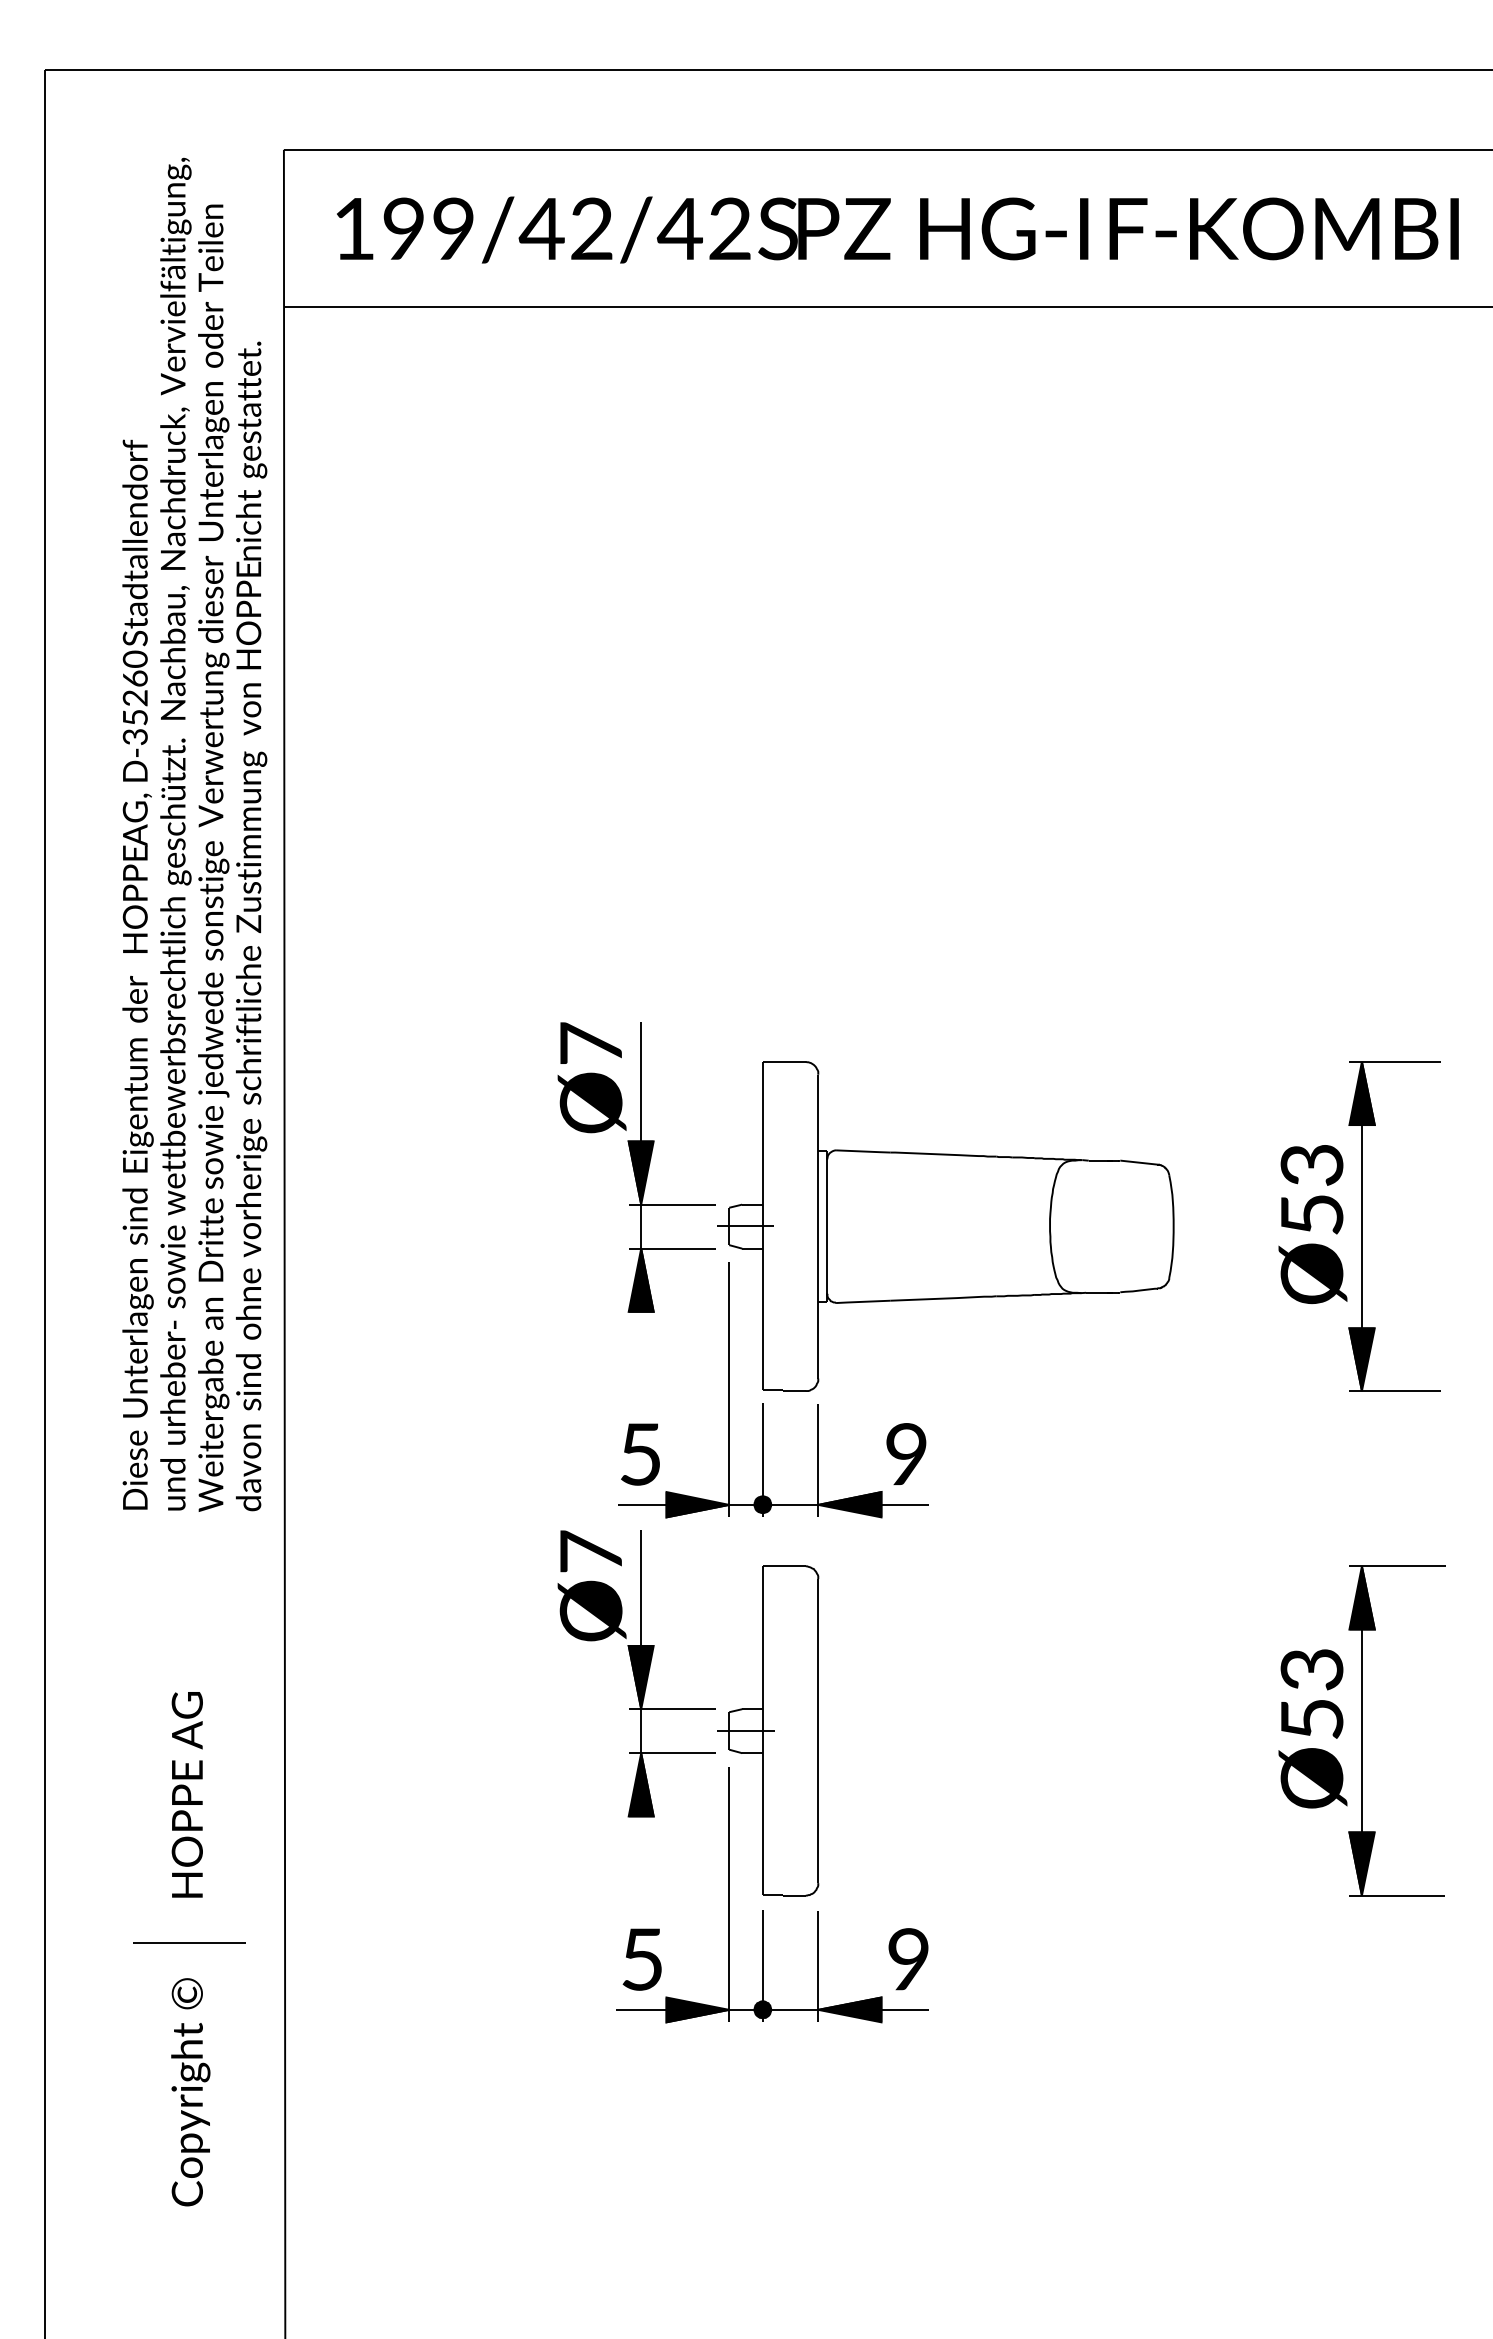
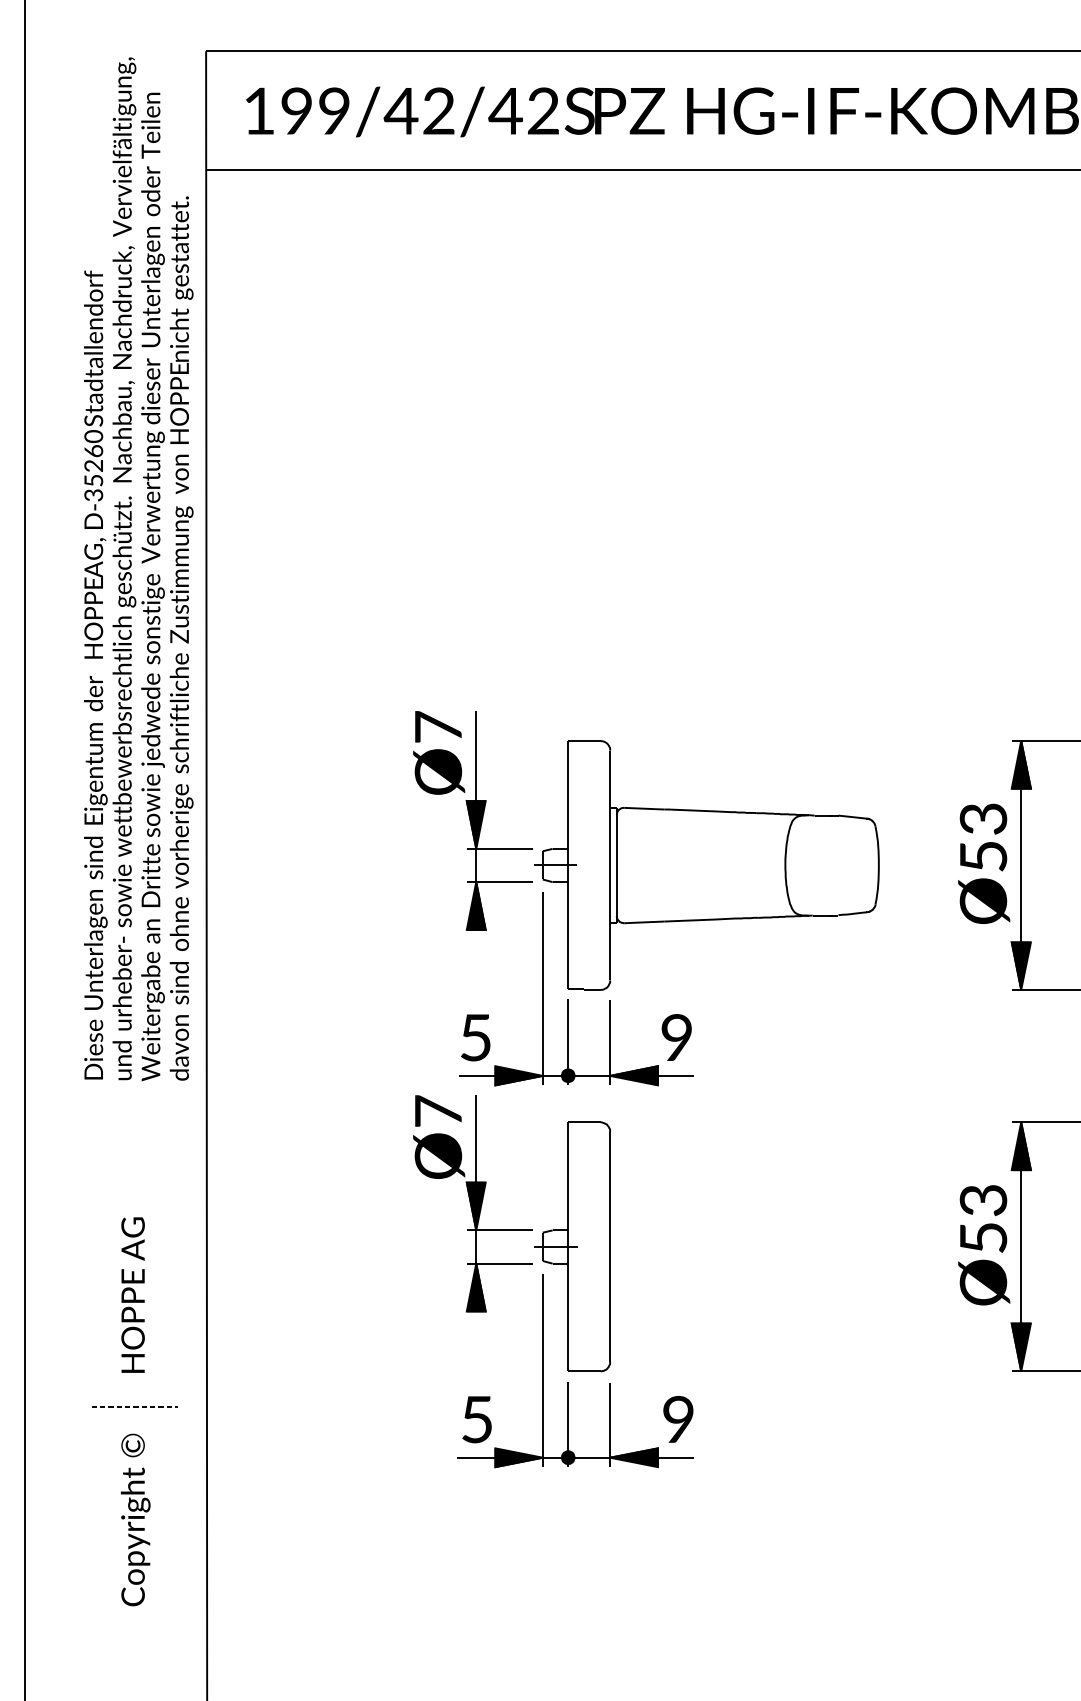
line: (189, 1943) -> (134, 1407), solid -> dashed

